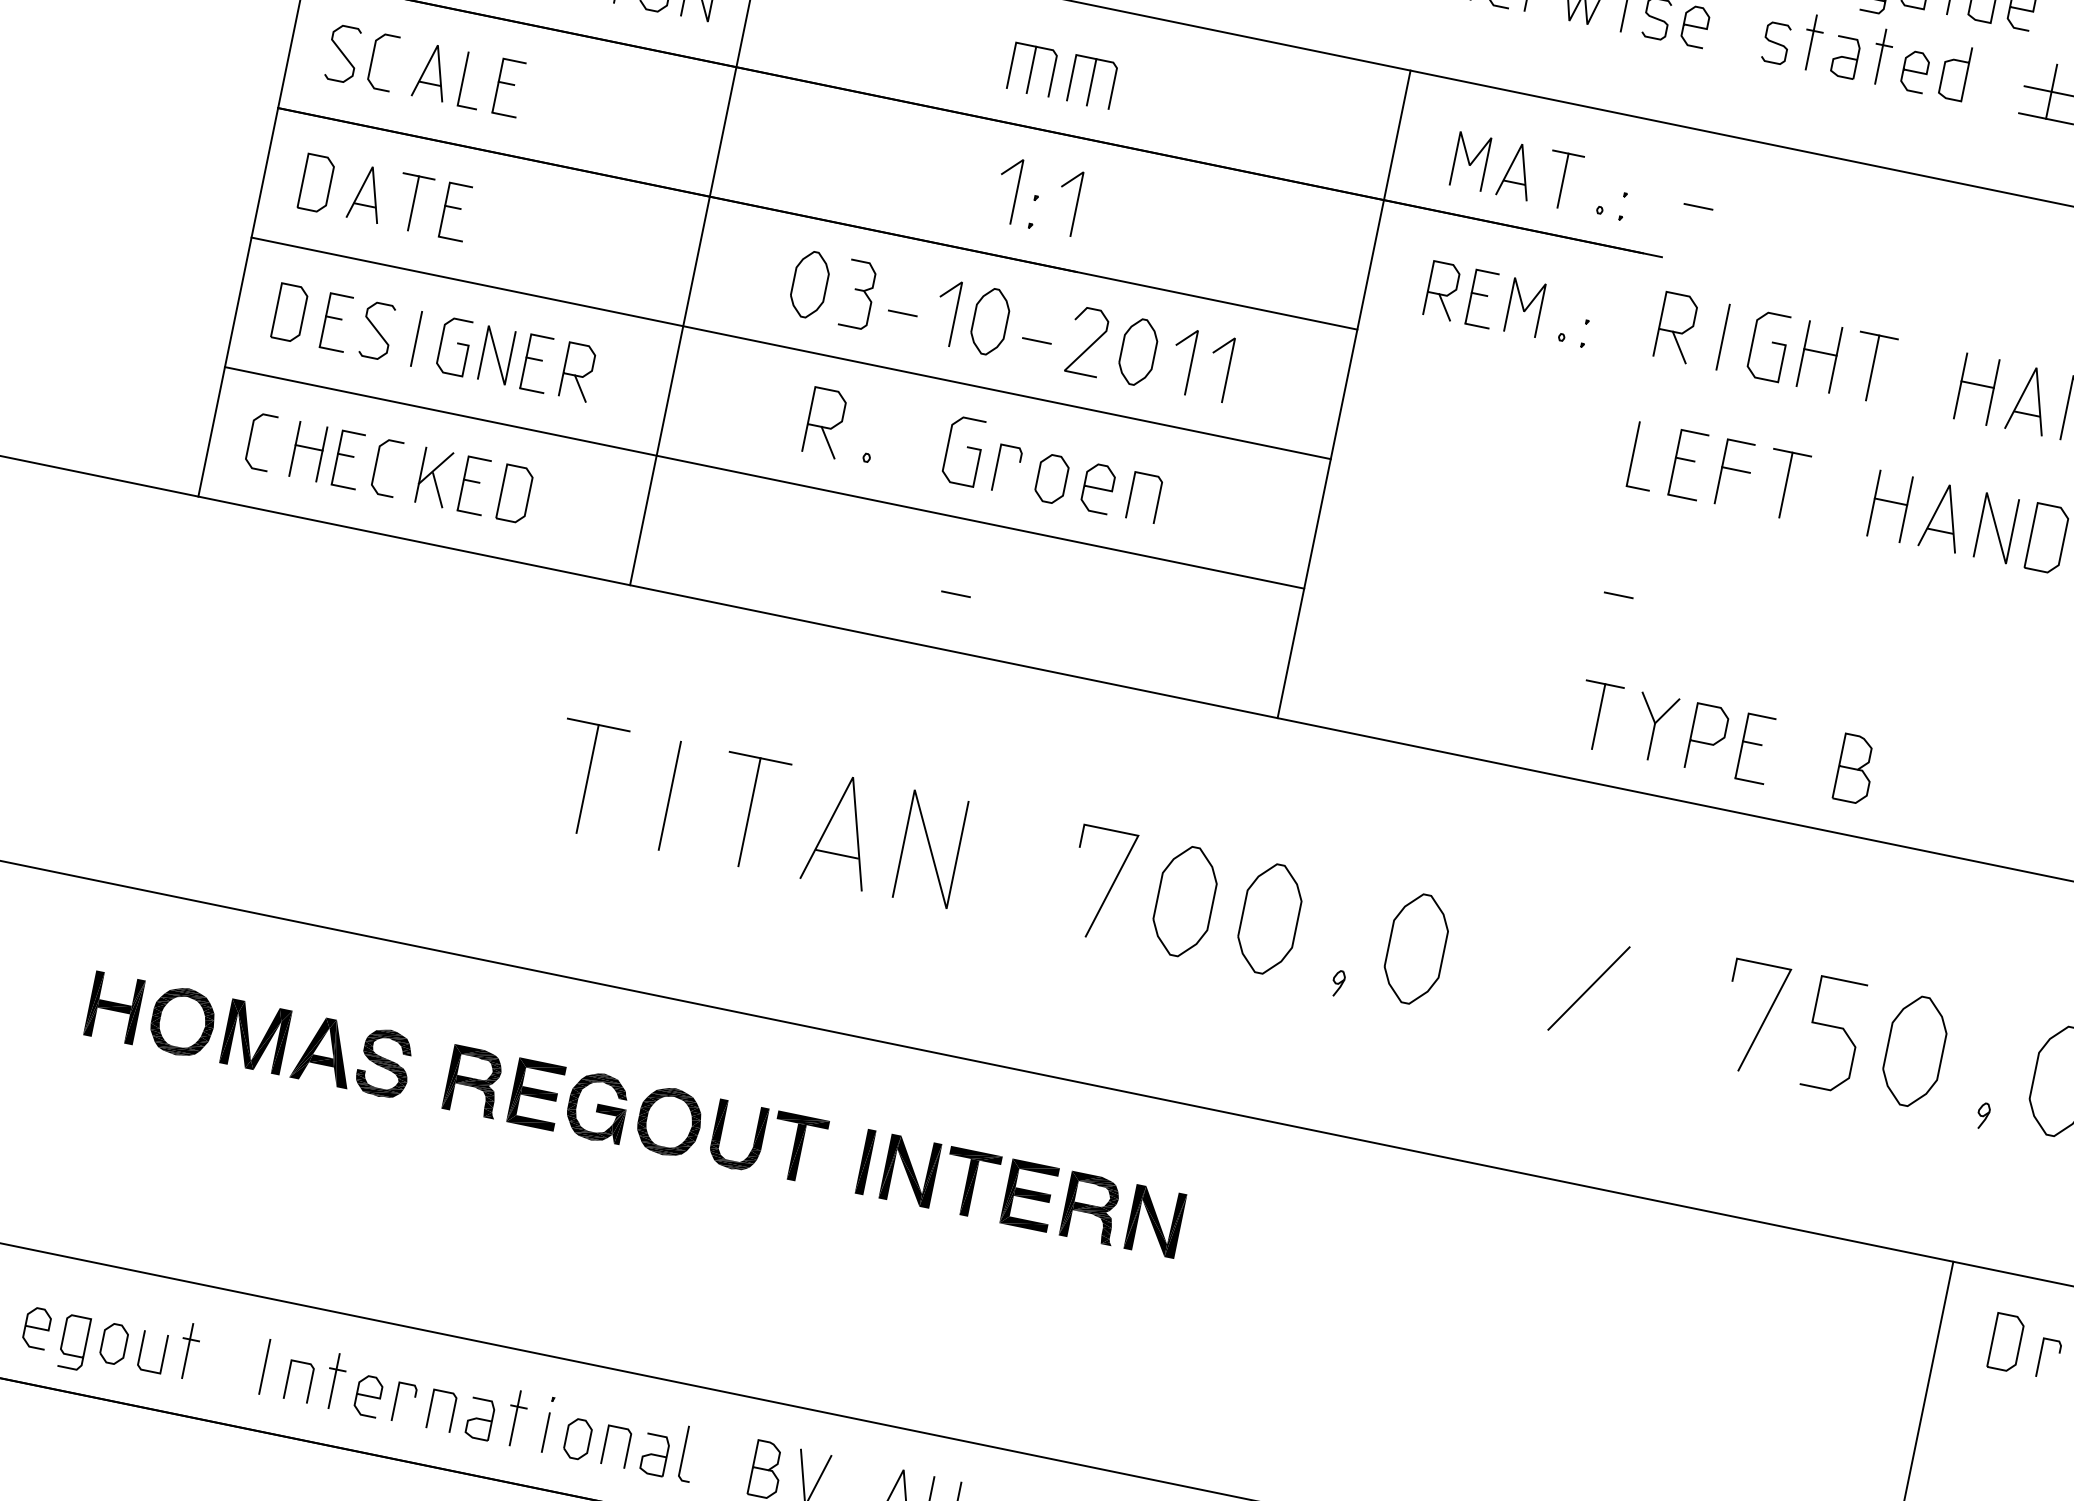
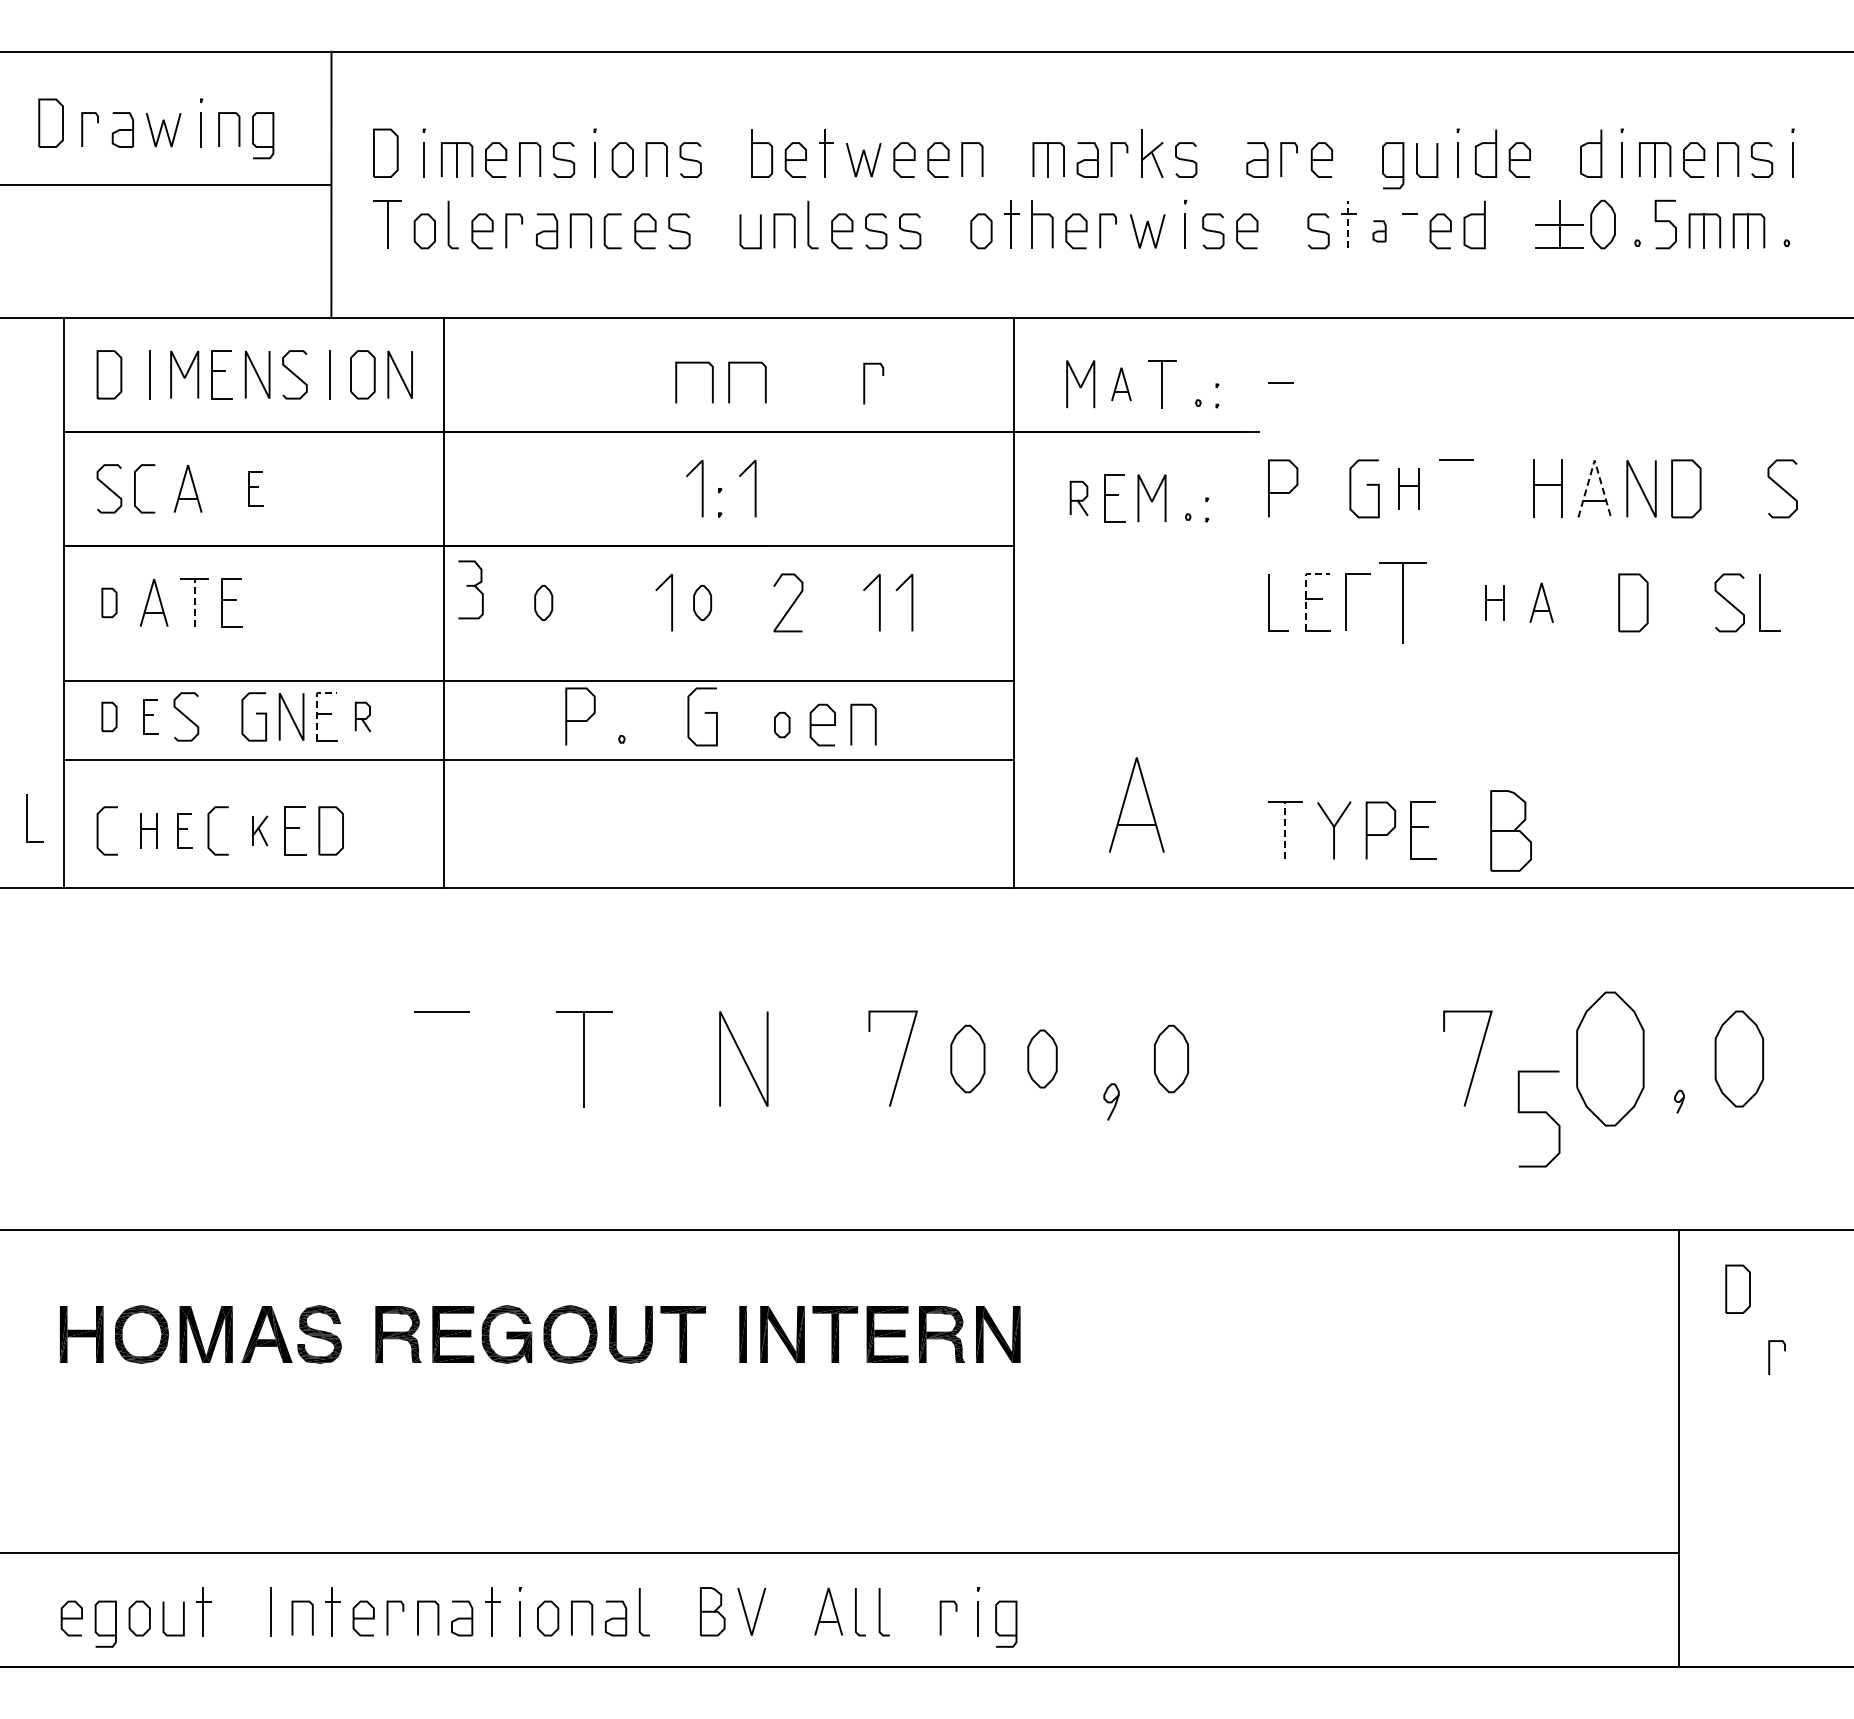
line: (1810, 42) -> (1347, 224), solid -> dashed
line: (1881, 56) -> (1409, 224), removed
part: (1845, 57) -> (1379, 231), size x0.6
line: (1031, 69) -> (693, 382), removed
line: (463, 79) -> (27, 818), moved
line: (1091, 81) -> (746, 382), removed
part: (509, 87) -> (255, 488), size x0.7
part: (1516, 171) -> (1121, 384), size x0.7
part: (316, 182) -> (109, 602), size x0.6
line: (413, 202) -> (194, 602), solid -> dashed
part: (809, 284) -> (543, 602), size x0.6
part: (1441, 290) -> (1078, 498), size x0.7
part: (858, 294) -> (470, 589), moved
part: (290, 312) -> (109, 716), size x0.6
line: (902, 313) -> (627, 611), removed
part: (990, 321) -> (702, 602), size x0.6
part: (336, 322) -> (150, 716), size x0.7
line: (1723, 336) -> (1324, 488), removed
line: (416, 338) -> (220, 716), removed
line: (1036, 341) -> (745, 611), removed
line: (1679, 346) -> (1289, 504), removed
line: (790, 347) -> (538, 759), moved
line: (528, 349) -> (317, 706), solid -> dashed
part: (1137, 351) -> (832, 602), removed
part: (1819, 356) -> (1409, 488), size x0.7
line: (1873, 367) -> (1456, 488), removed
line: (2036, 367) -> (1594, 460), solid -> dashed
part: (577, 371) -> (362, 716), size x0.6
line: (827, 442) -> (586, 733), removed
line: (1677, 448) -> (1305, 590), solid -> dashed
part: (307, 451) -> (148, 830), size x0.7
part: (348, 459) -> (184, 830), size x0.7
line: (998, 467) -> (865, 383), moved
line: (1736, 469) -> (1358, 598), removed
part: (433, 476) -> (259, 830), size x0.6
line: (764, 477) -> (538, 680), moved
part: (1052, 478) -> (782, 724), size x0.6
part: (1786, 484) -> (1403, 602), size x1.4
part: (1889, 505) -> (1494, 602), size x0.6
part: (1943, 516) -> (1541, 602), size x0.7
line: (1996, 527) -> (1588, 602), removed
line: (955, 594) -> (720, 839), removed
line: (1617, 595) -> (1280, 725), removed
line: (1599, 716) -> (1285, 830), solid -> dashed
part: (1855, 768) -> (1511, 830), size x1.4
line: (587, 778) -> (441, 1058), removed
line: (670, 795) -> (514, 1058), removed
part: (841, 830) -> (1136, 804), moved
part: (1184, 900) -> (967, 1058), size x0.7
part: (1269, 918) -> (1042, 1058), size x0.6
part: (1416, 948) -> (1171, 1058), size x0.7
part: (1338, 983) -> (1111, 1101), size x1.6
line: (1589, 988) -> (1324, 1062), removed
curve: (1834, 1028) -> (1538, 1113), moved
part: (1915, 1050) -> (1610, 1058), size x1.4
line: (2041, 1357) -> (1770, 1357), moved

